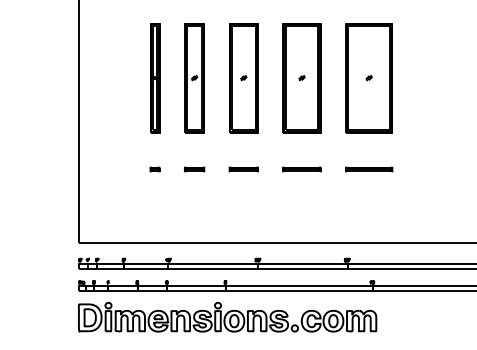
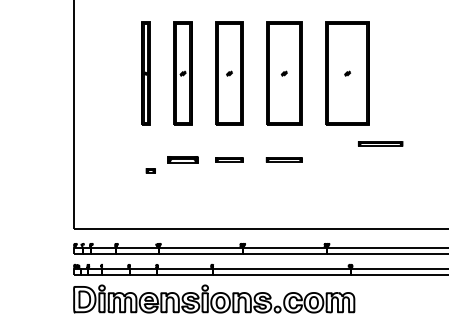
part: (154, 169) -> (150, 170), moved
part: (194, 169) -> (183, 159), size x1.6
part: (369, 169) -> (380, 143), moved

